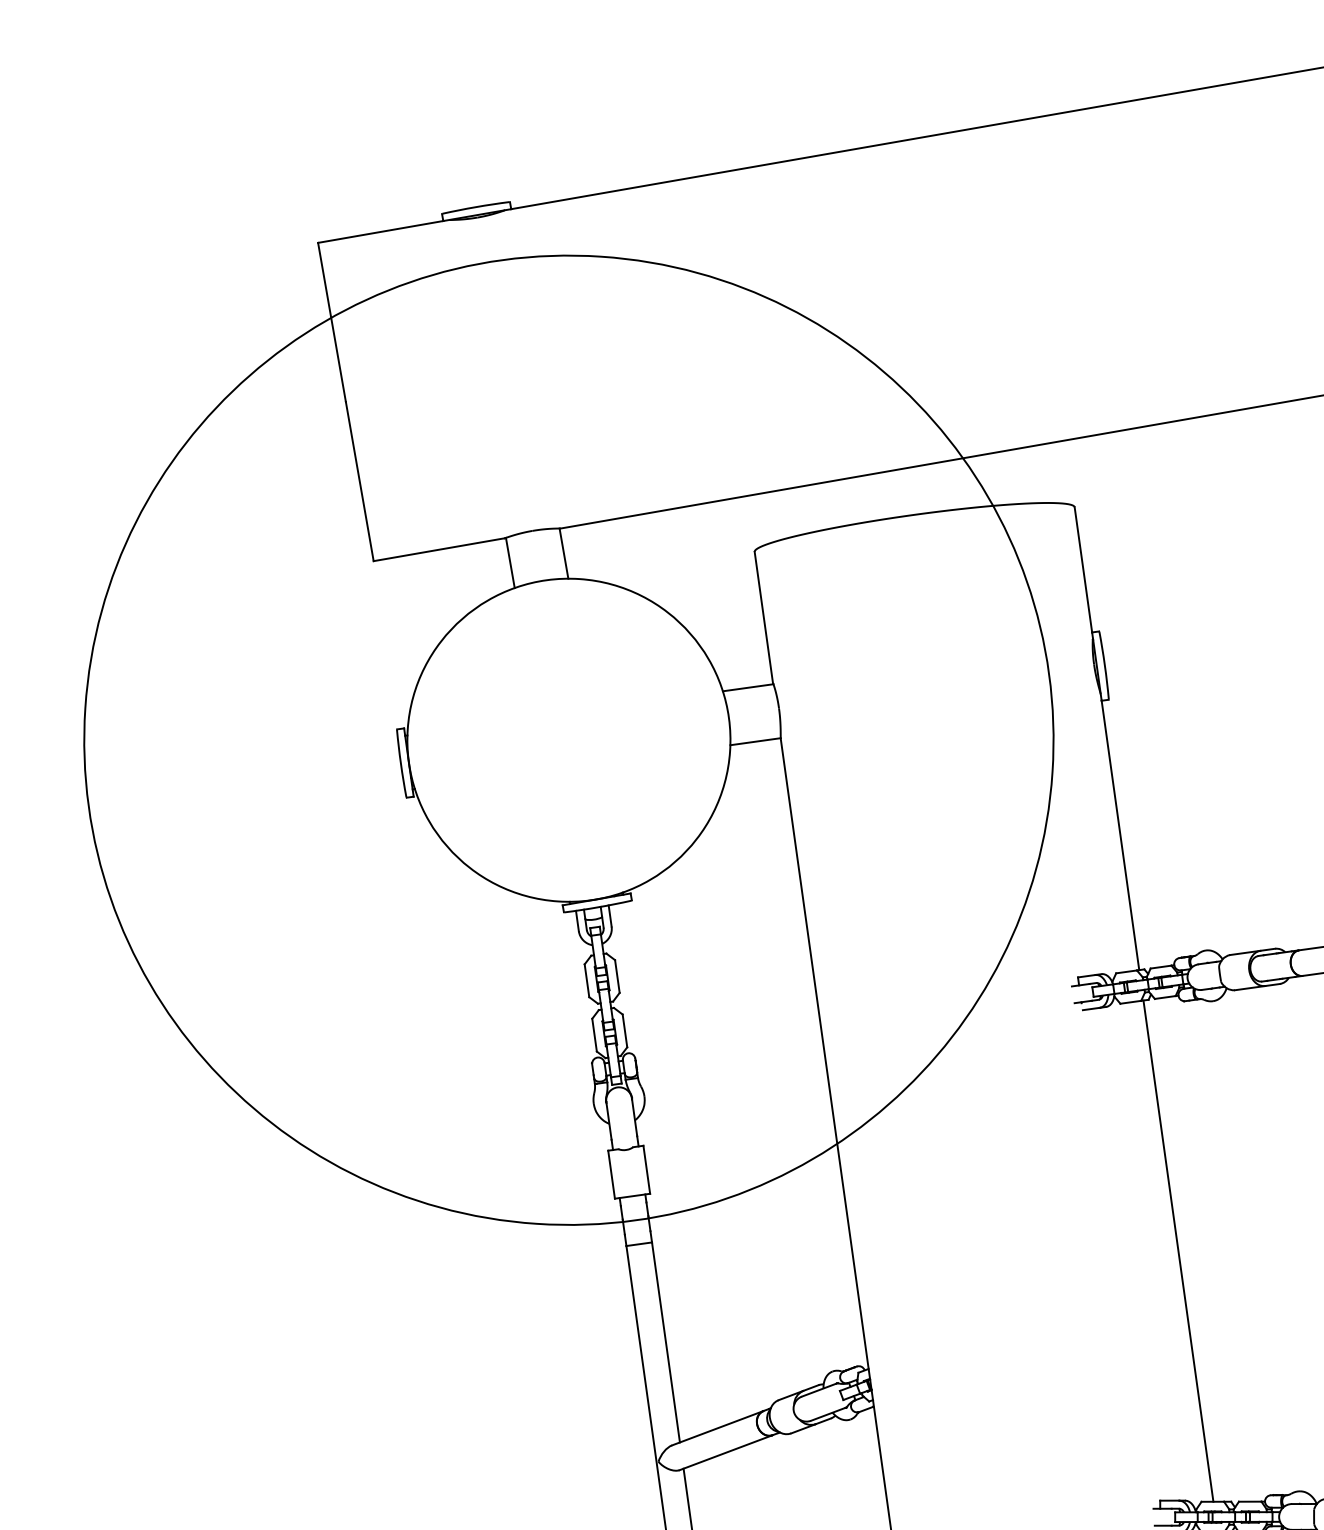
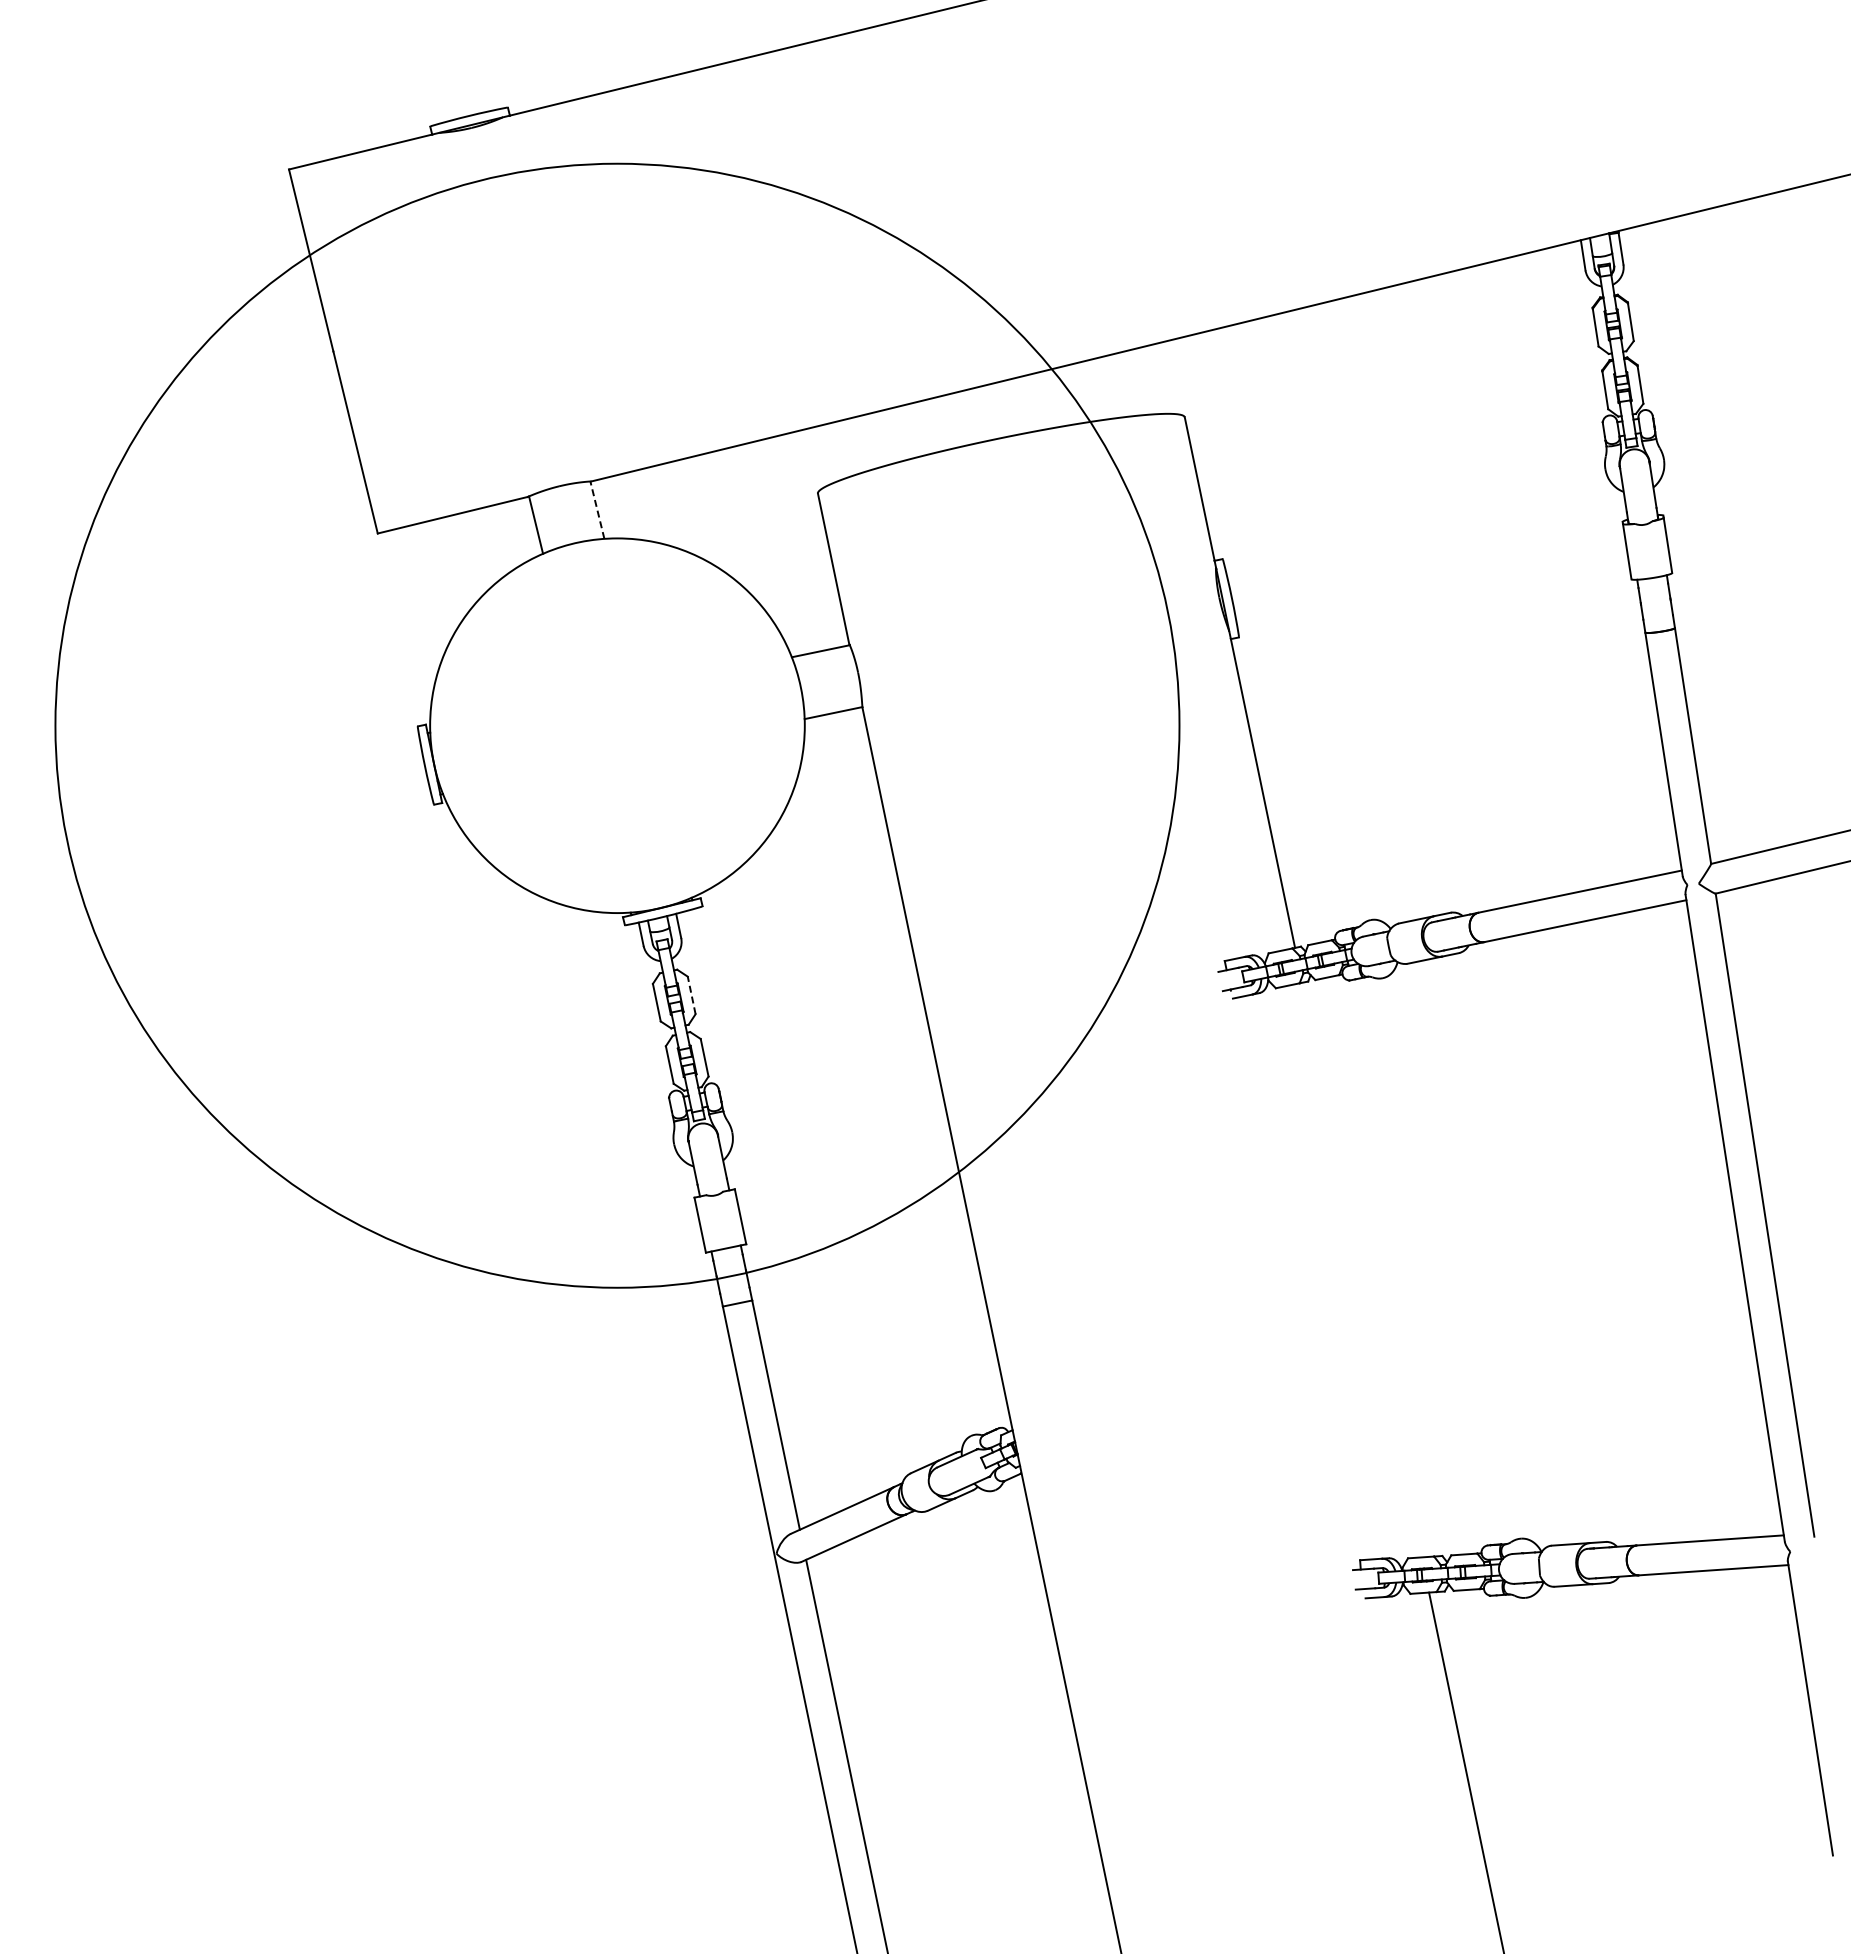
line: (564, 553) -> (597, 510), solid -> dashed
line: (617, 975) -> (691, 994), solid -> dashed
line: (1178, 1250) -> (1361, 1269), removed

